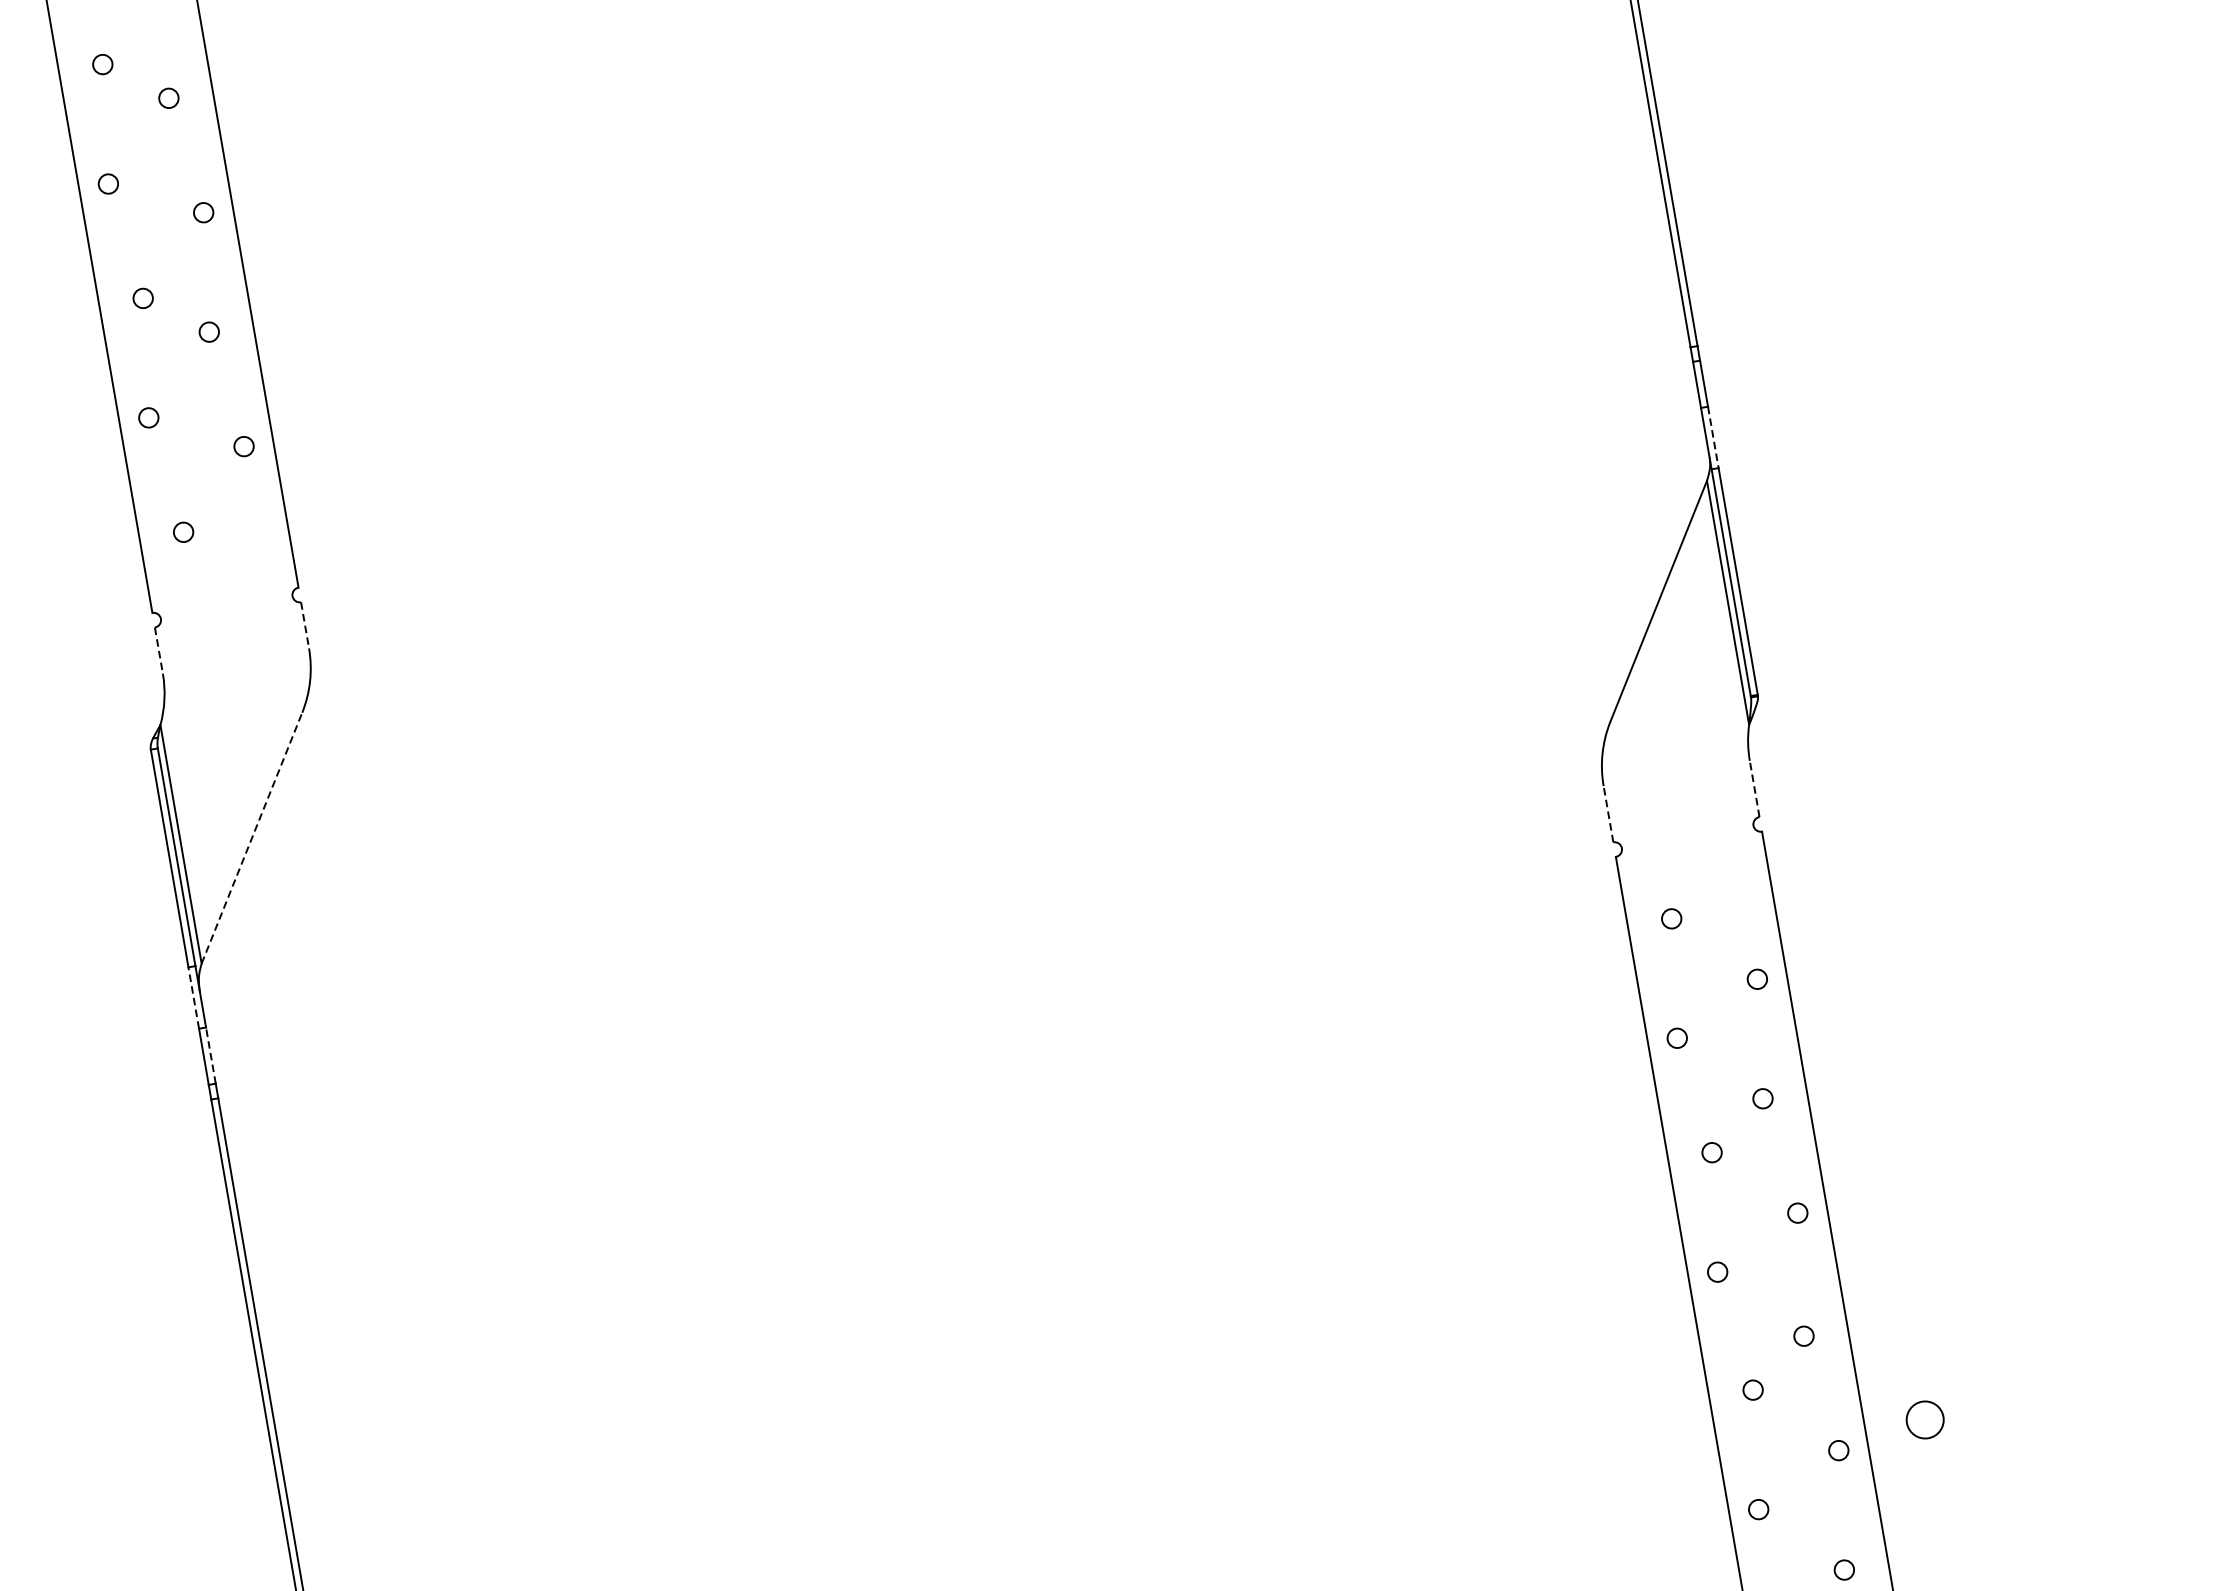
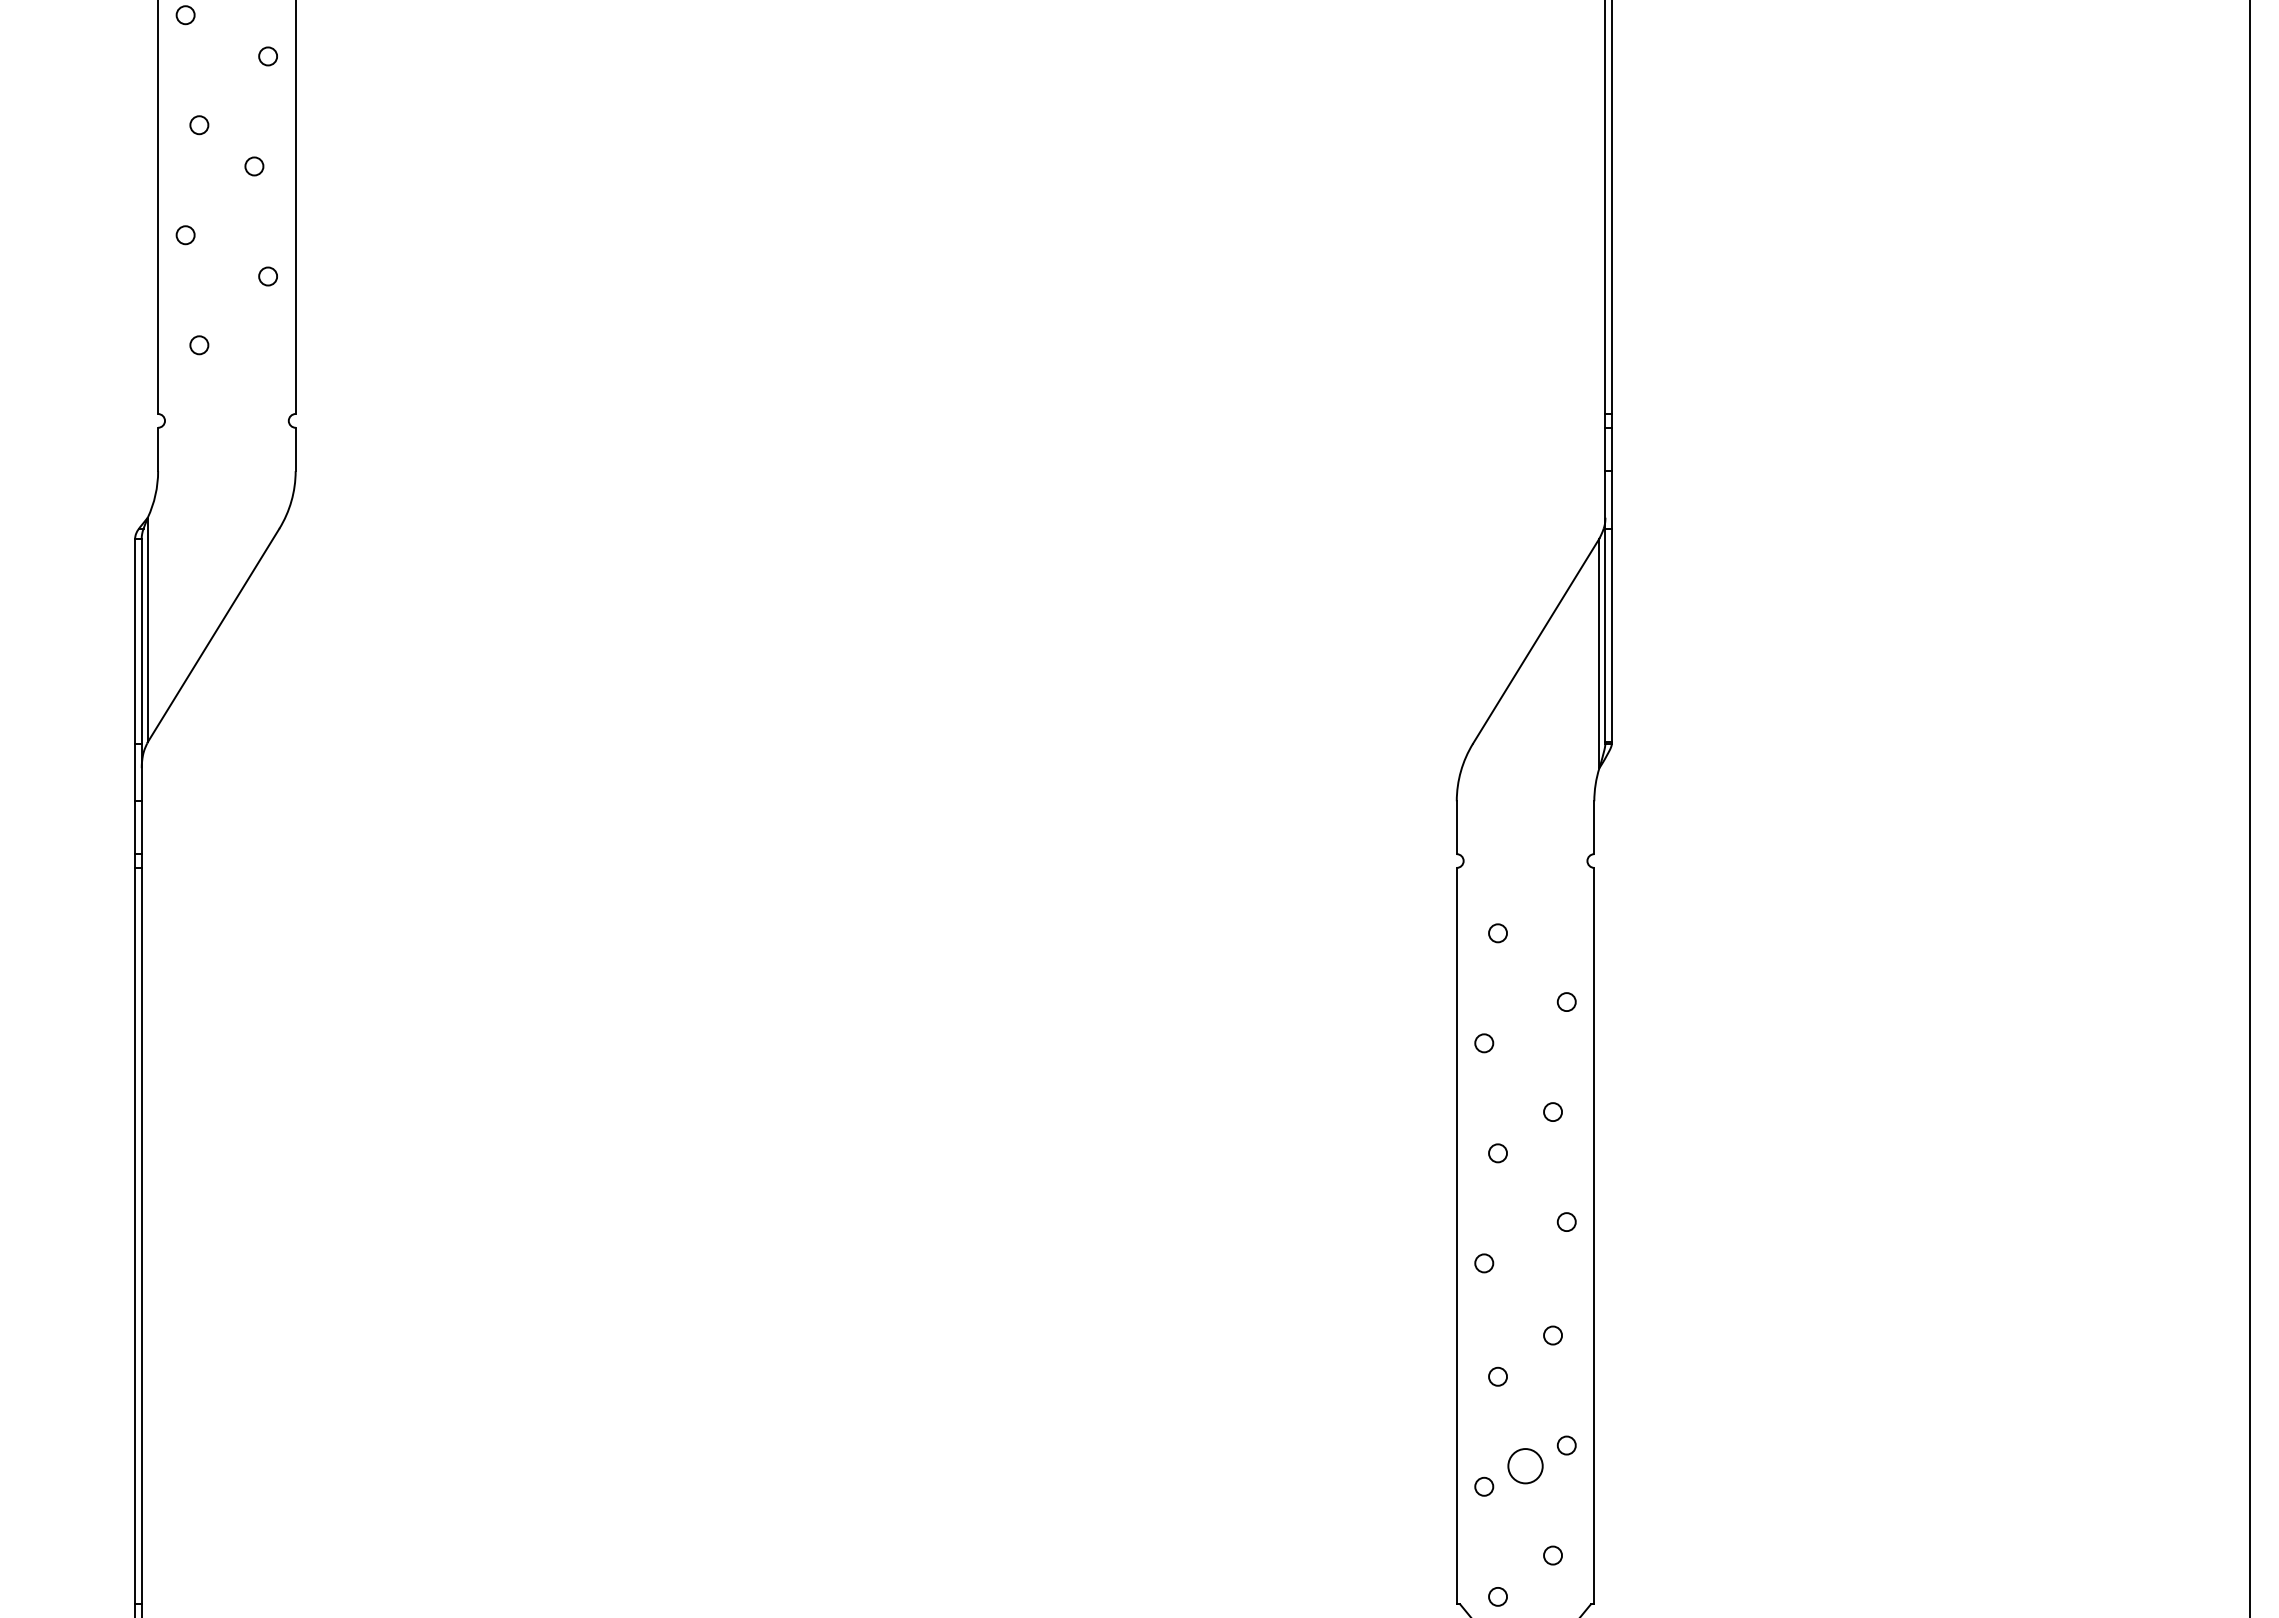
line: (1713, 437) -> (1612, 500), dashed -> solid
line: (304, 625) -> (295, 449), dashed -> solid
line: (159, 650) -> (158, 449), dashed -> solid
line: (1754, 788) -> (1594, 827), dashed -> solid
line: (1608, 814) -> (1456, 827), dashed -> solid
line: (251, 838) -> (213, 635), dashed -> solid
line: (194, 998) -> (135, 772), dashed -> solid
line: (210, 1055) -> (141, 827), dashed -> solid
circle: (1925, 1420) -> (1525, 1466), moved

